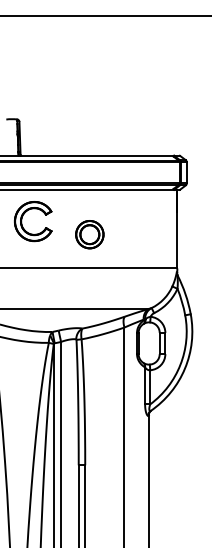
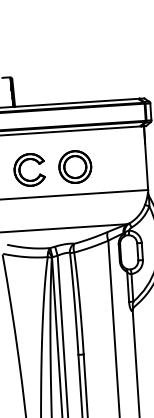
part: (22, 221) -> (20, 170), moved
part: (89, 234) -> (75, 167), size x1.43

